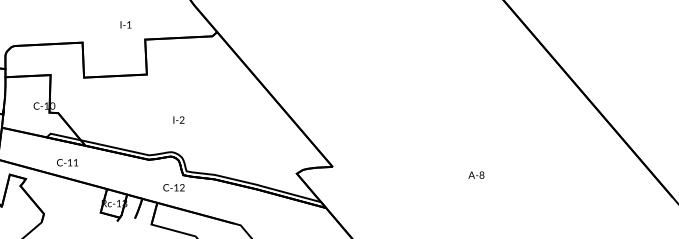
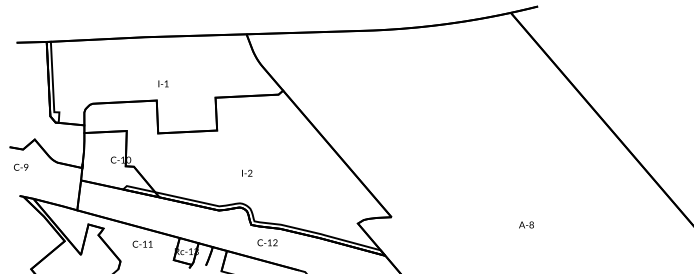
text: (125, 24) -> (163, 83), moved
text: (67, 161) -> (142, 243), moved
text: (173, 187) -> (267, 242), moved

